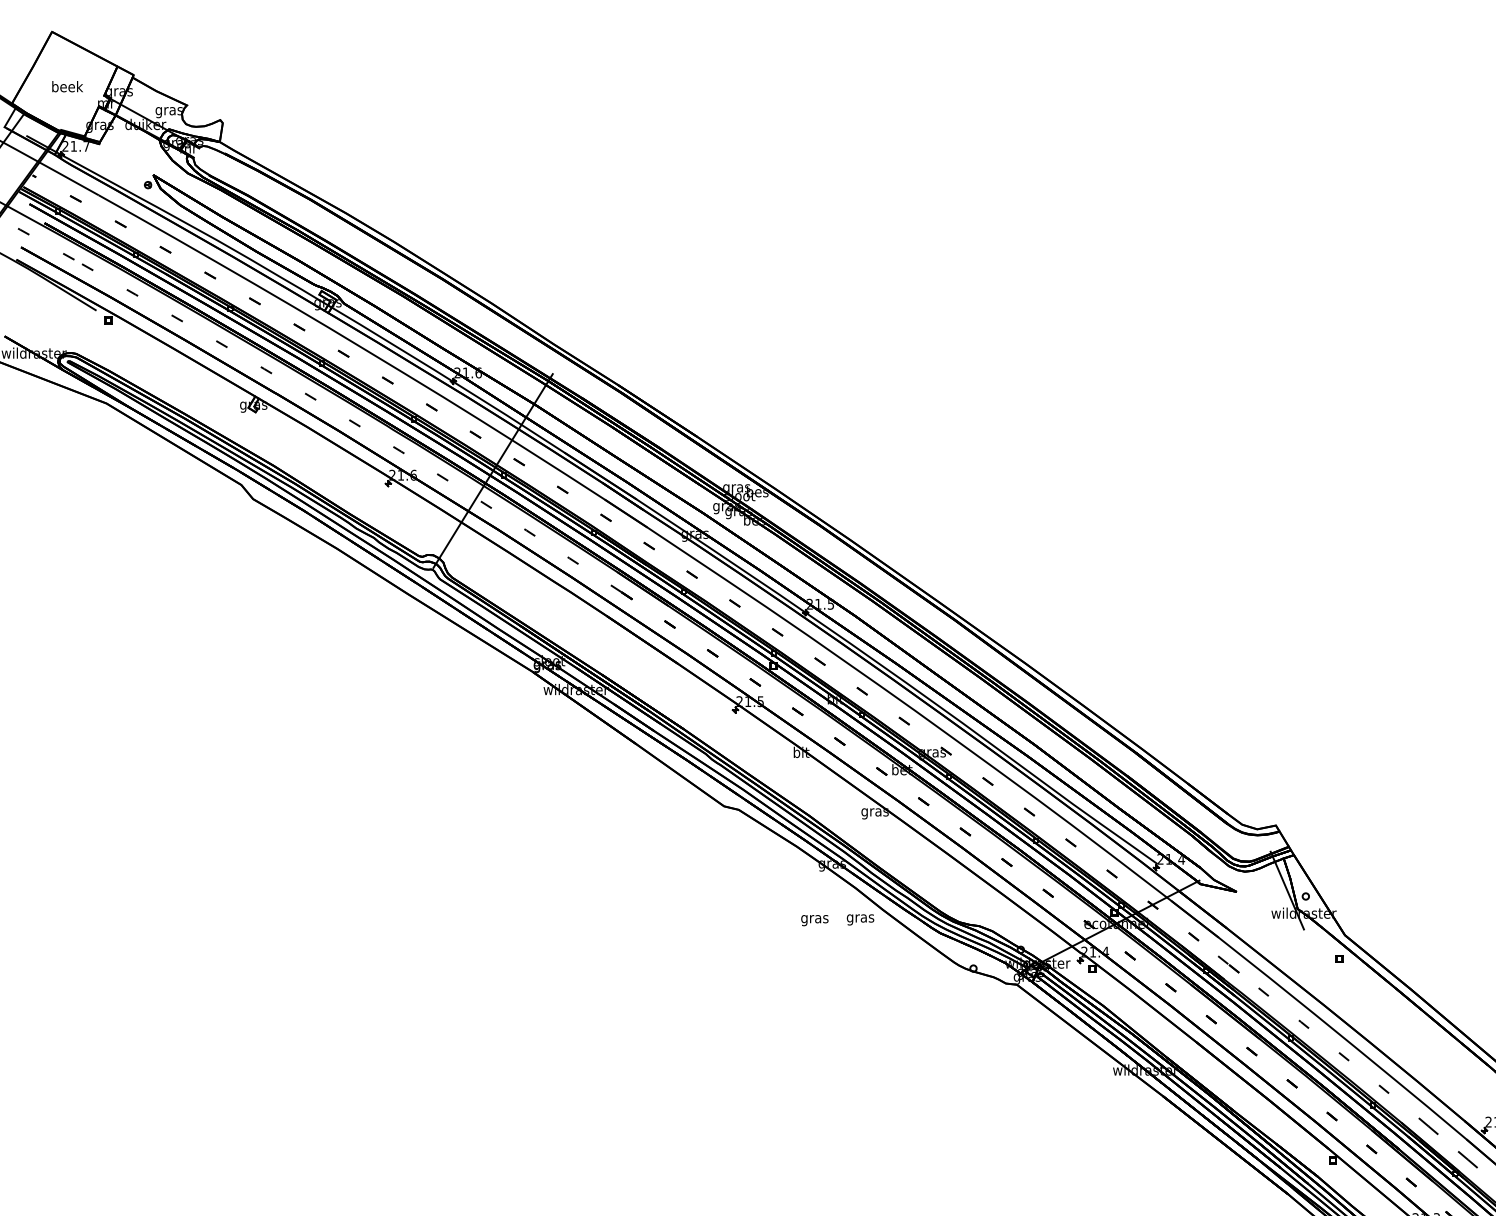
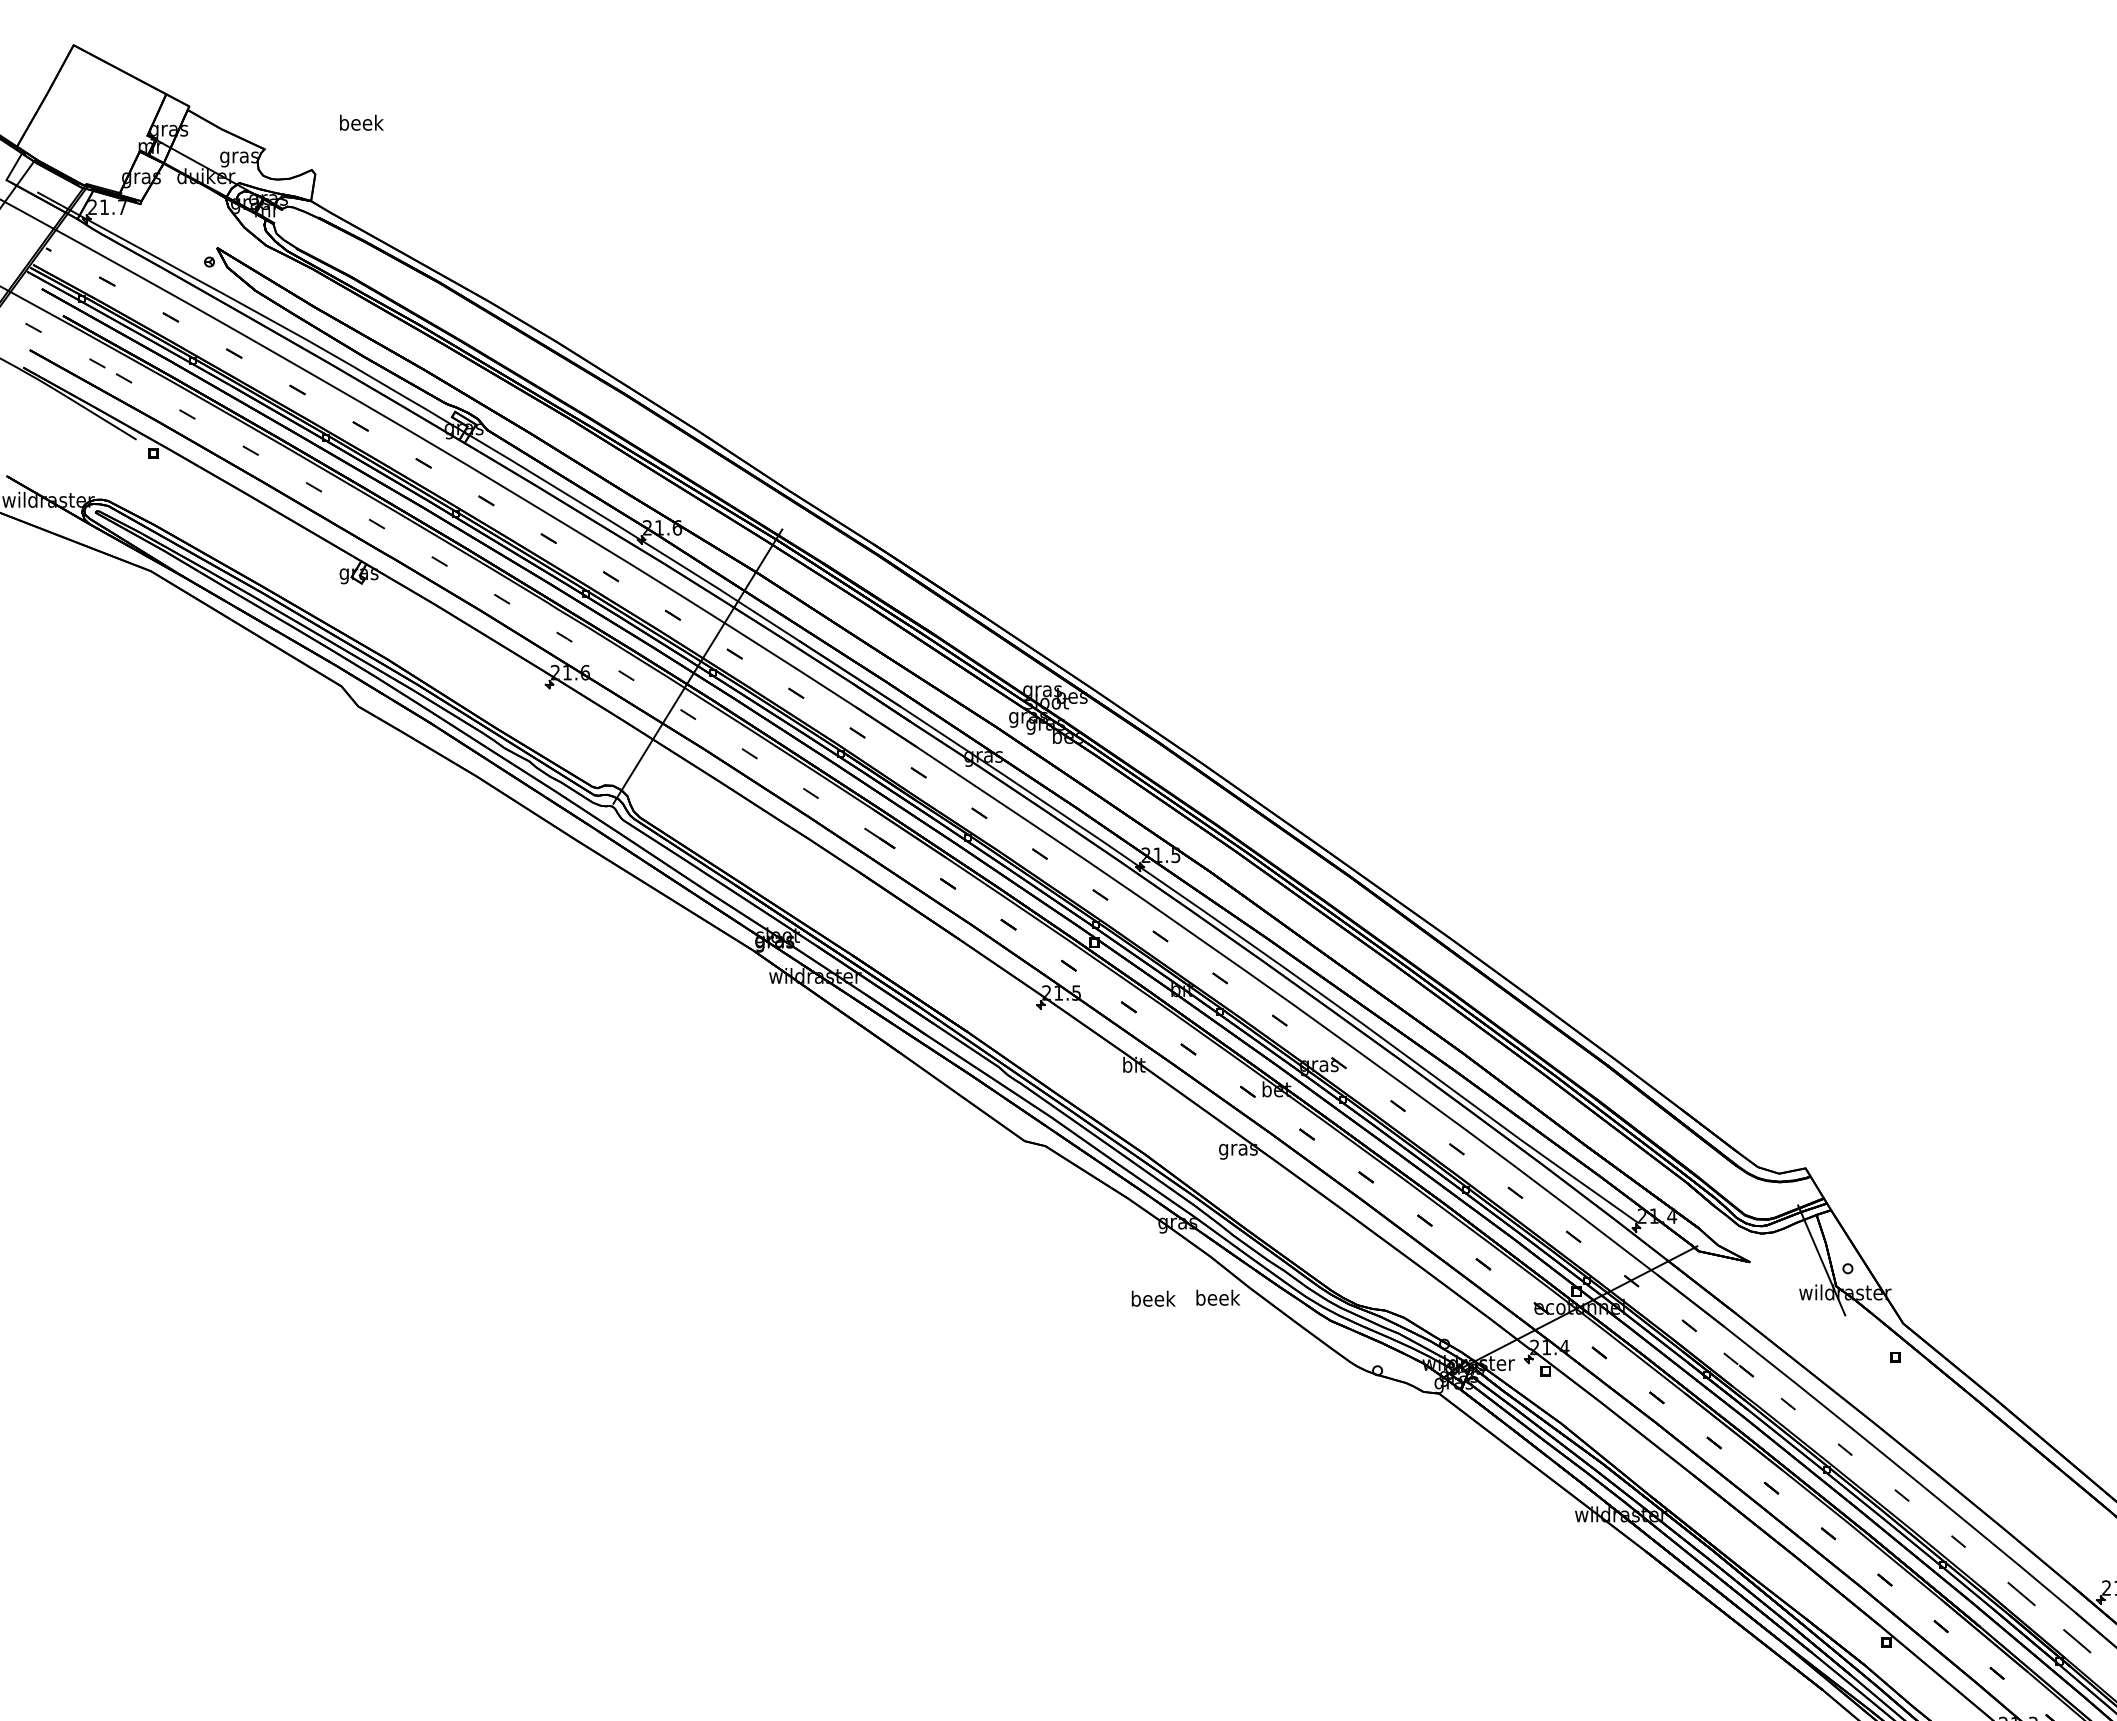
text: (67, 86) -> (361, 122), moved
text: (860, 918) -> (1217, 1299), gras -> beek
text: (814, 919) -> (1152, 1301), gras -> beek

